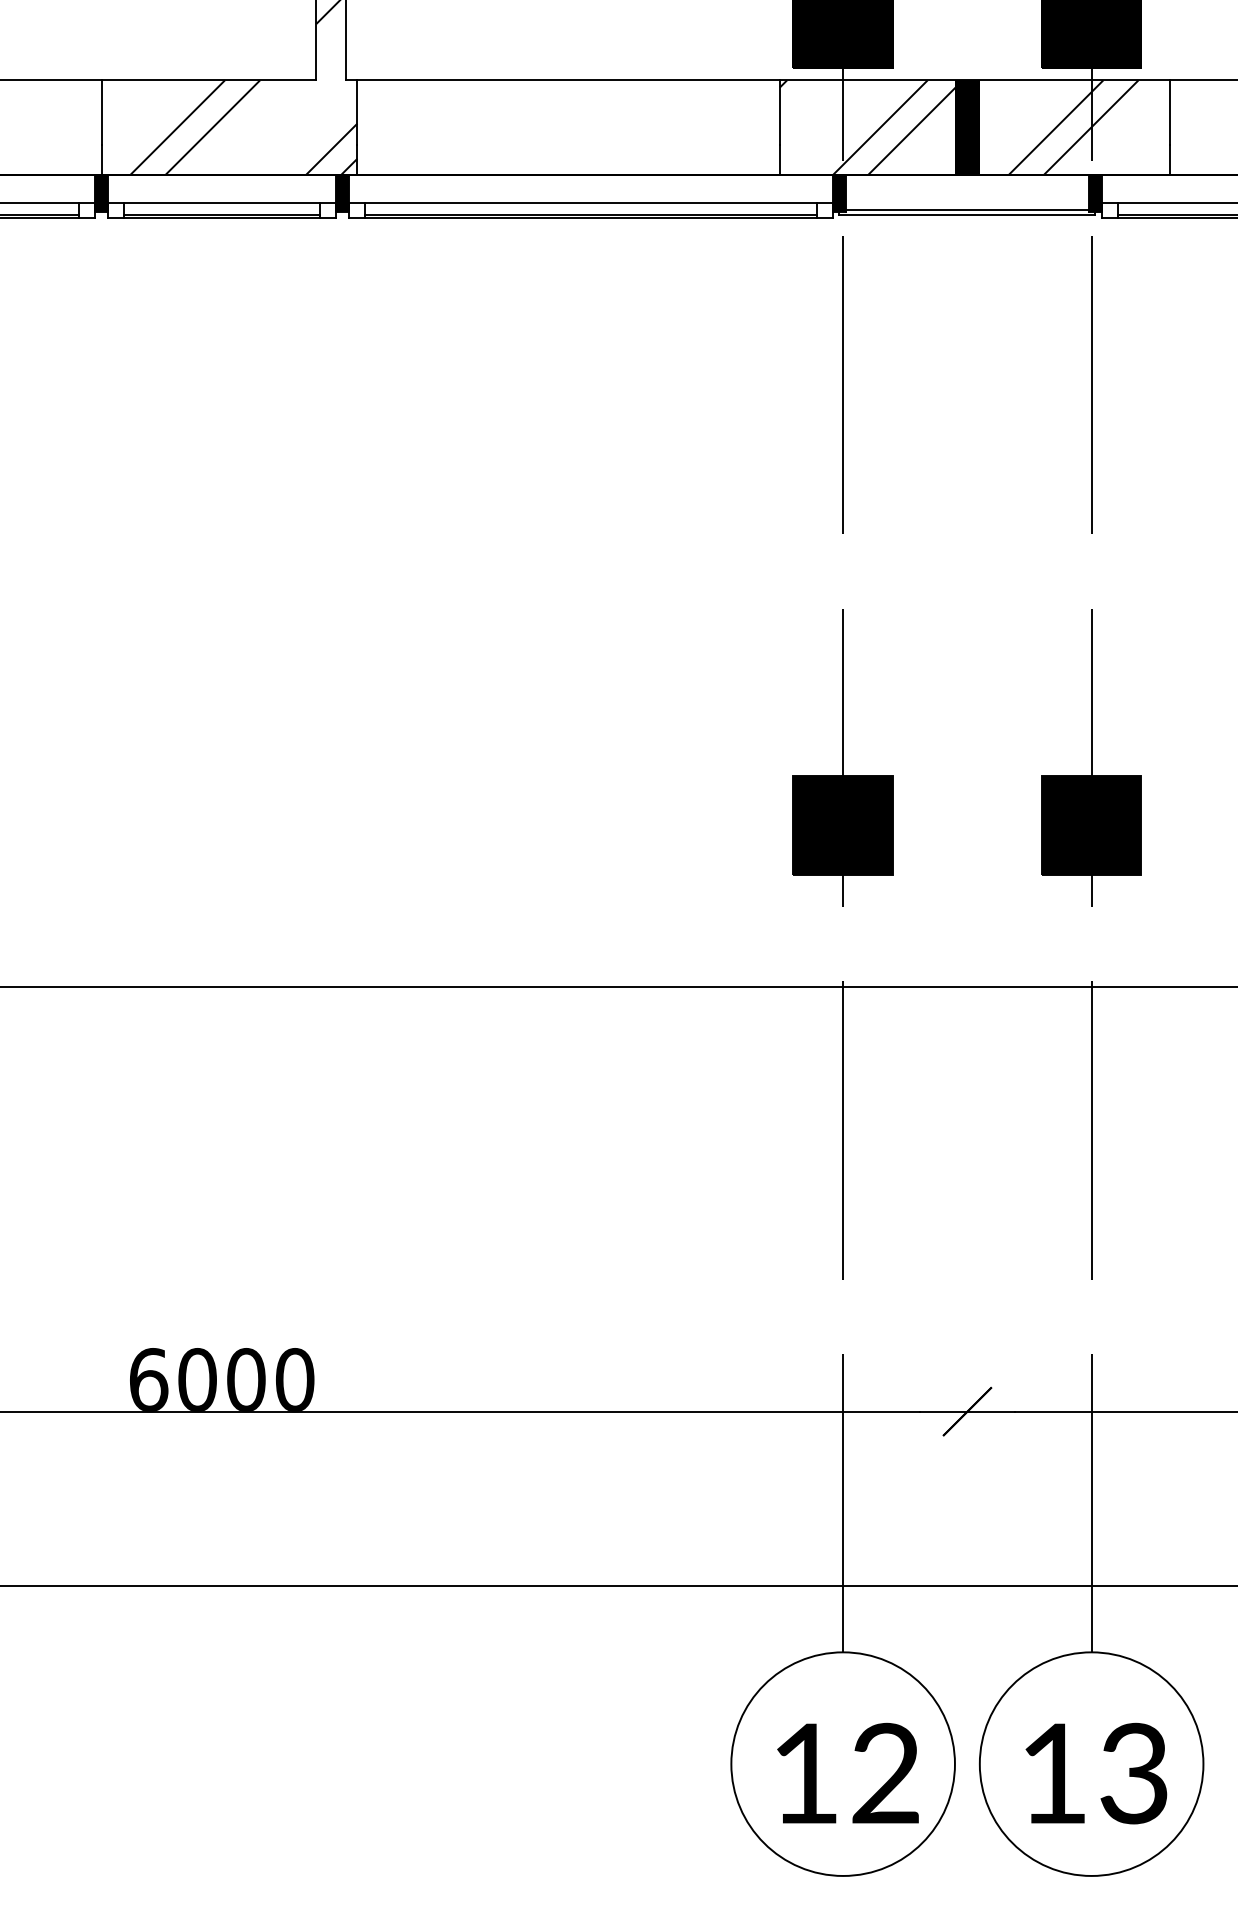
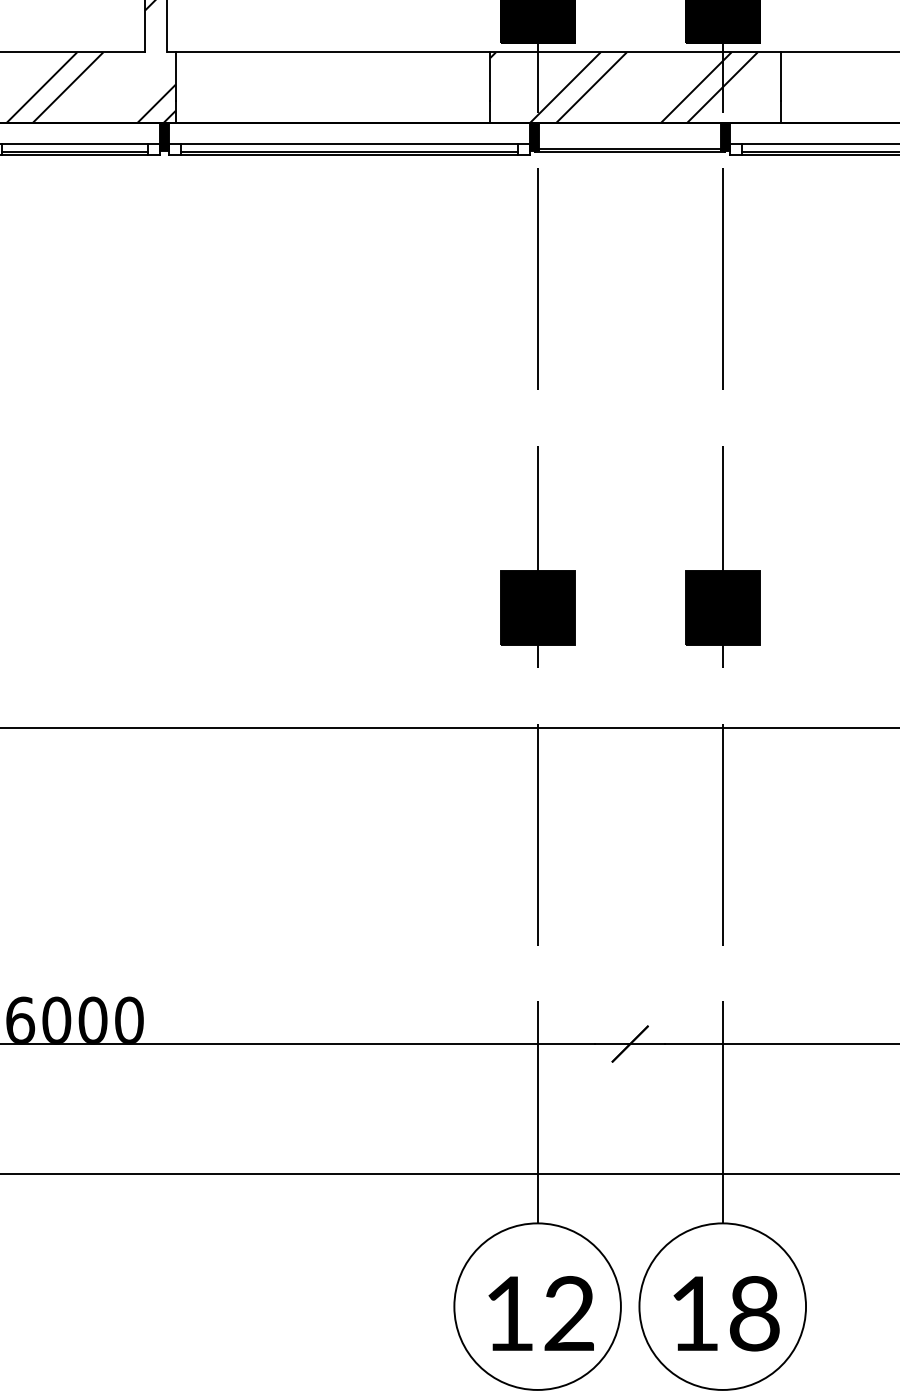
fill: (966, 127) -> (629, 87), removed
text: (1134, 1773) -> (754, 1313), 13 -> 18

